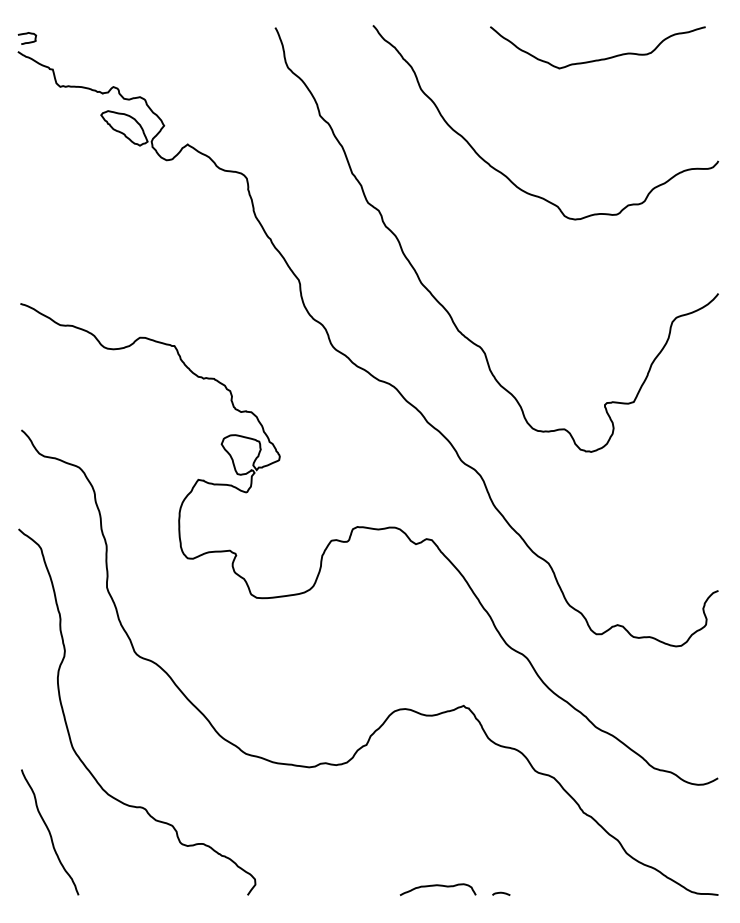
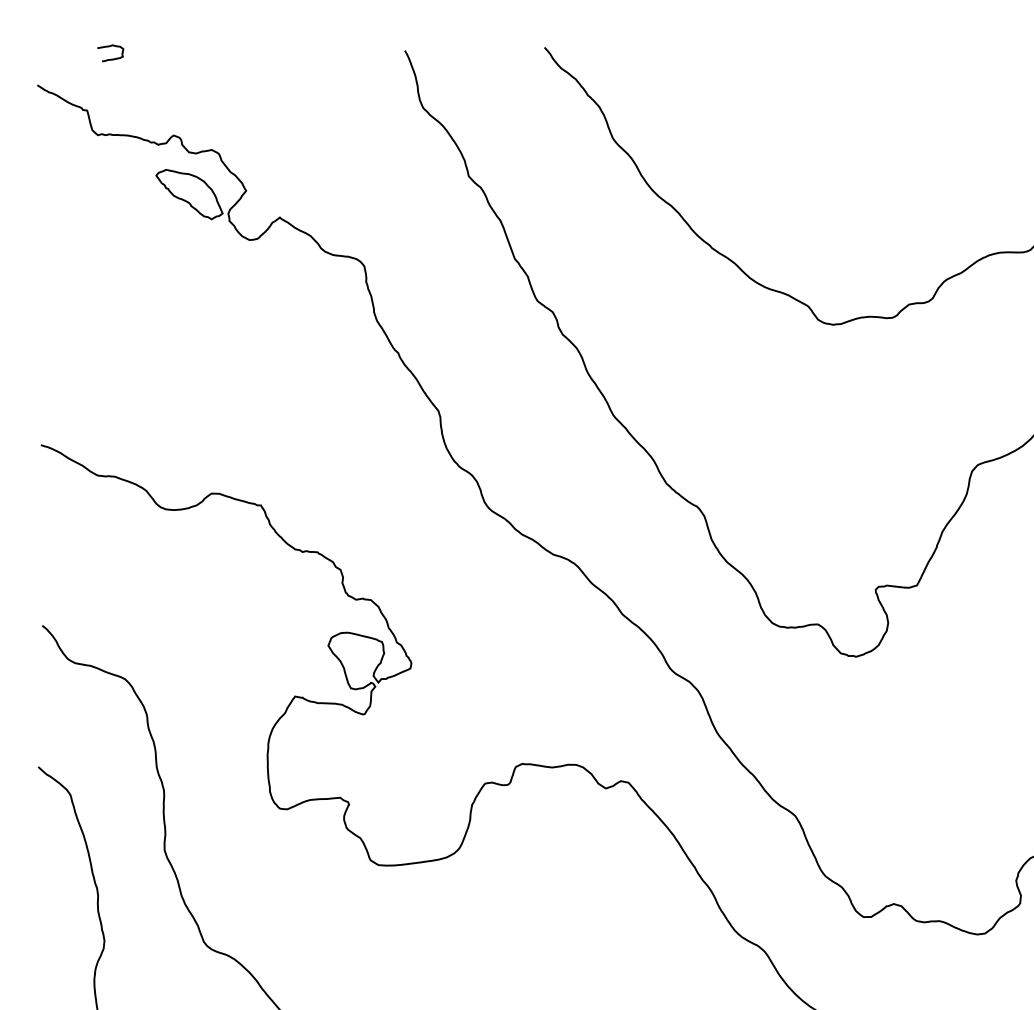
curve: (29, 41) -> (113, 57), moved
curve: (601, 58) -> (870, 94), removed

